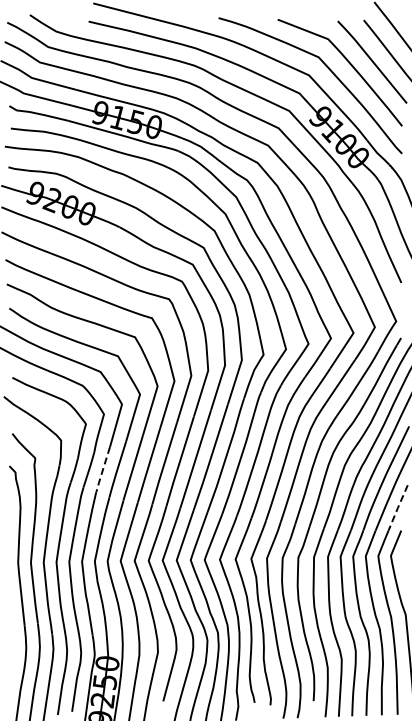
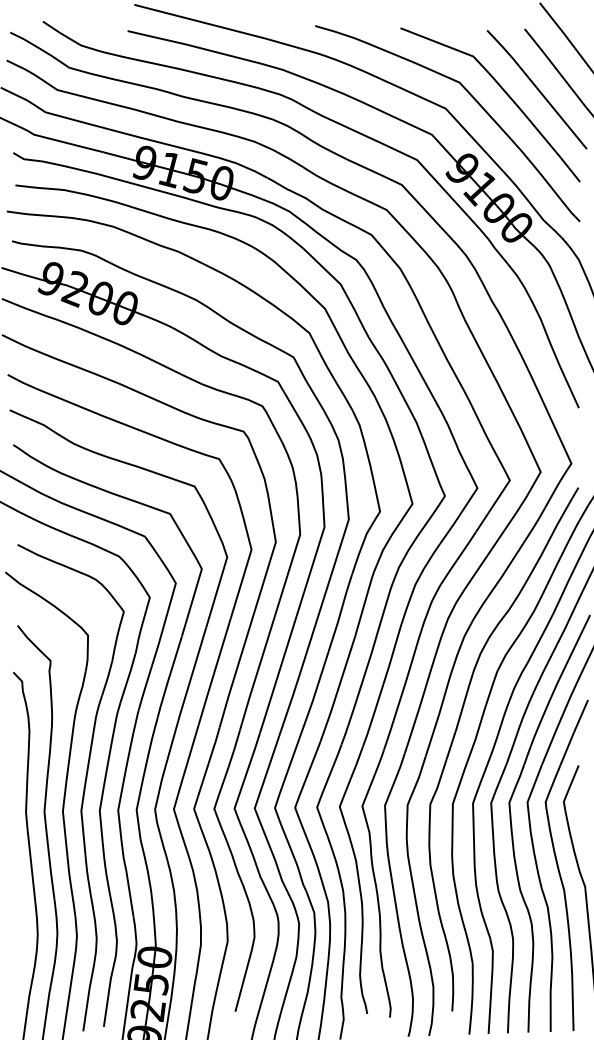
line: (102, 470) -> (147, 678), dashed -> solid
line: (397, 508) -> (573, 733), dashed -> solid

